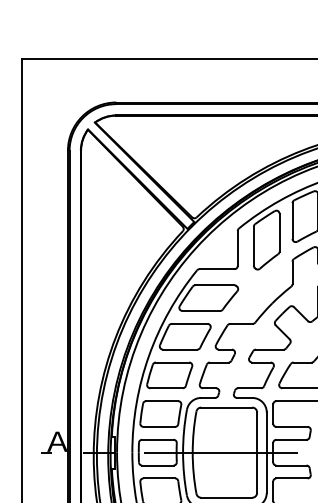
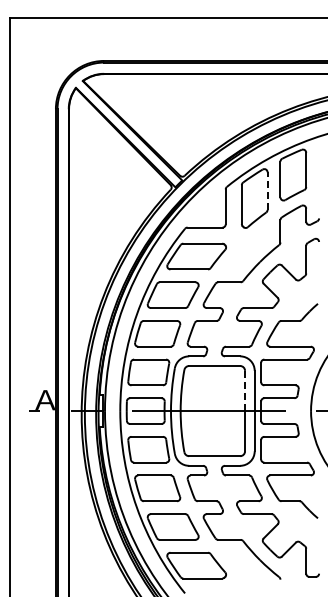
line: (279, 233) -> (267, 191), solid -> dashed
line: (257, 432) -> (245, 390), solid -> dashed

